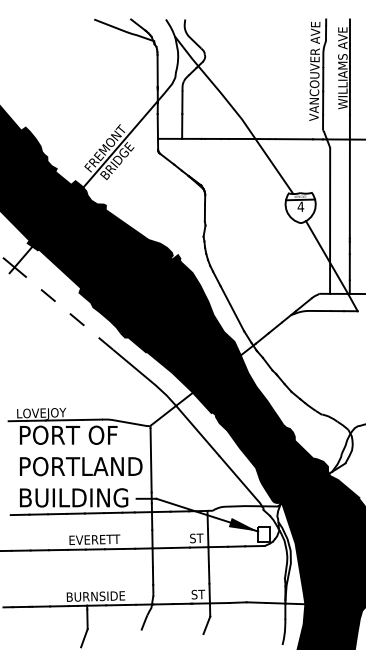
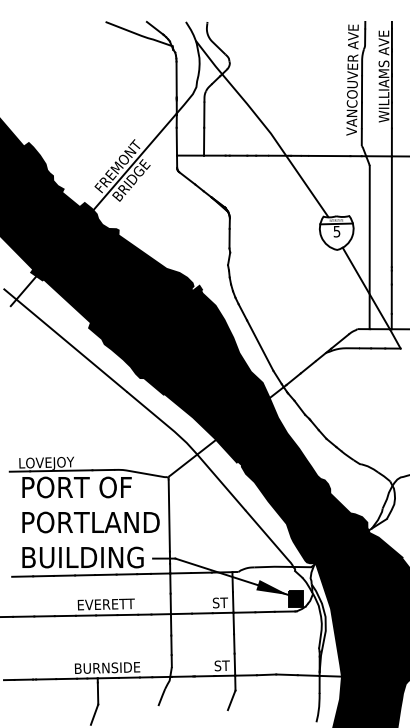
text: (300, 206) -> (336, 231), 4 -> 5
line: (63, 308) -> (71, 345), dashed -> solid
fill: (264, 534) -> (296, 598), added

